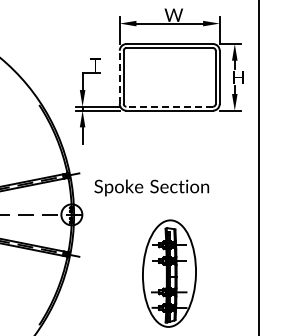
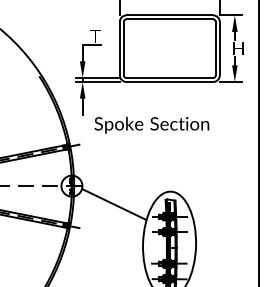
line: (119, 77) -> (119, 48), dashed -> solid
line: (169, 106) -> (169, 77), dashed -> solid
text: (151, 187) -> (151, 124), moved
line: (113, 232) -> (113, 203), added

